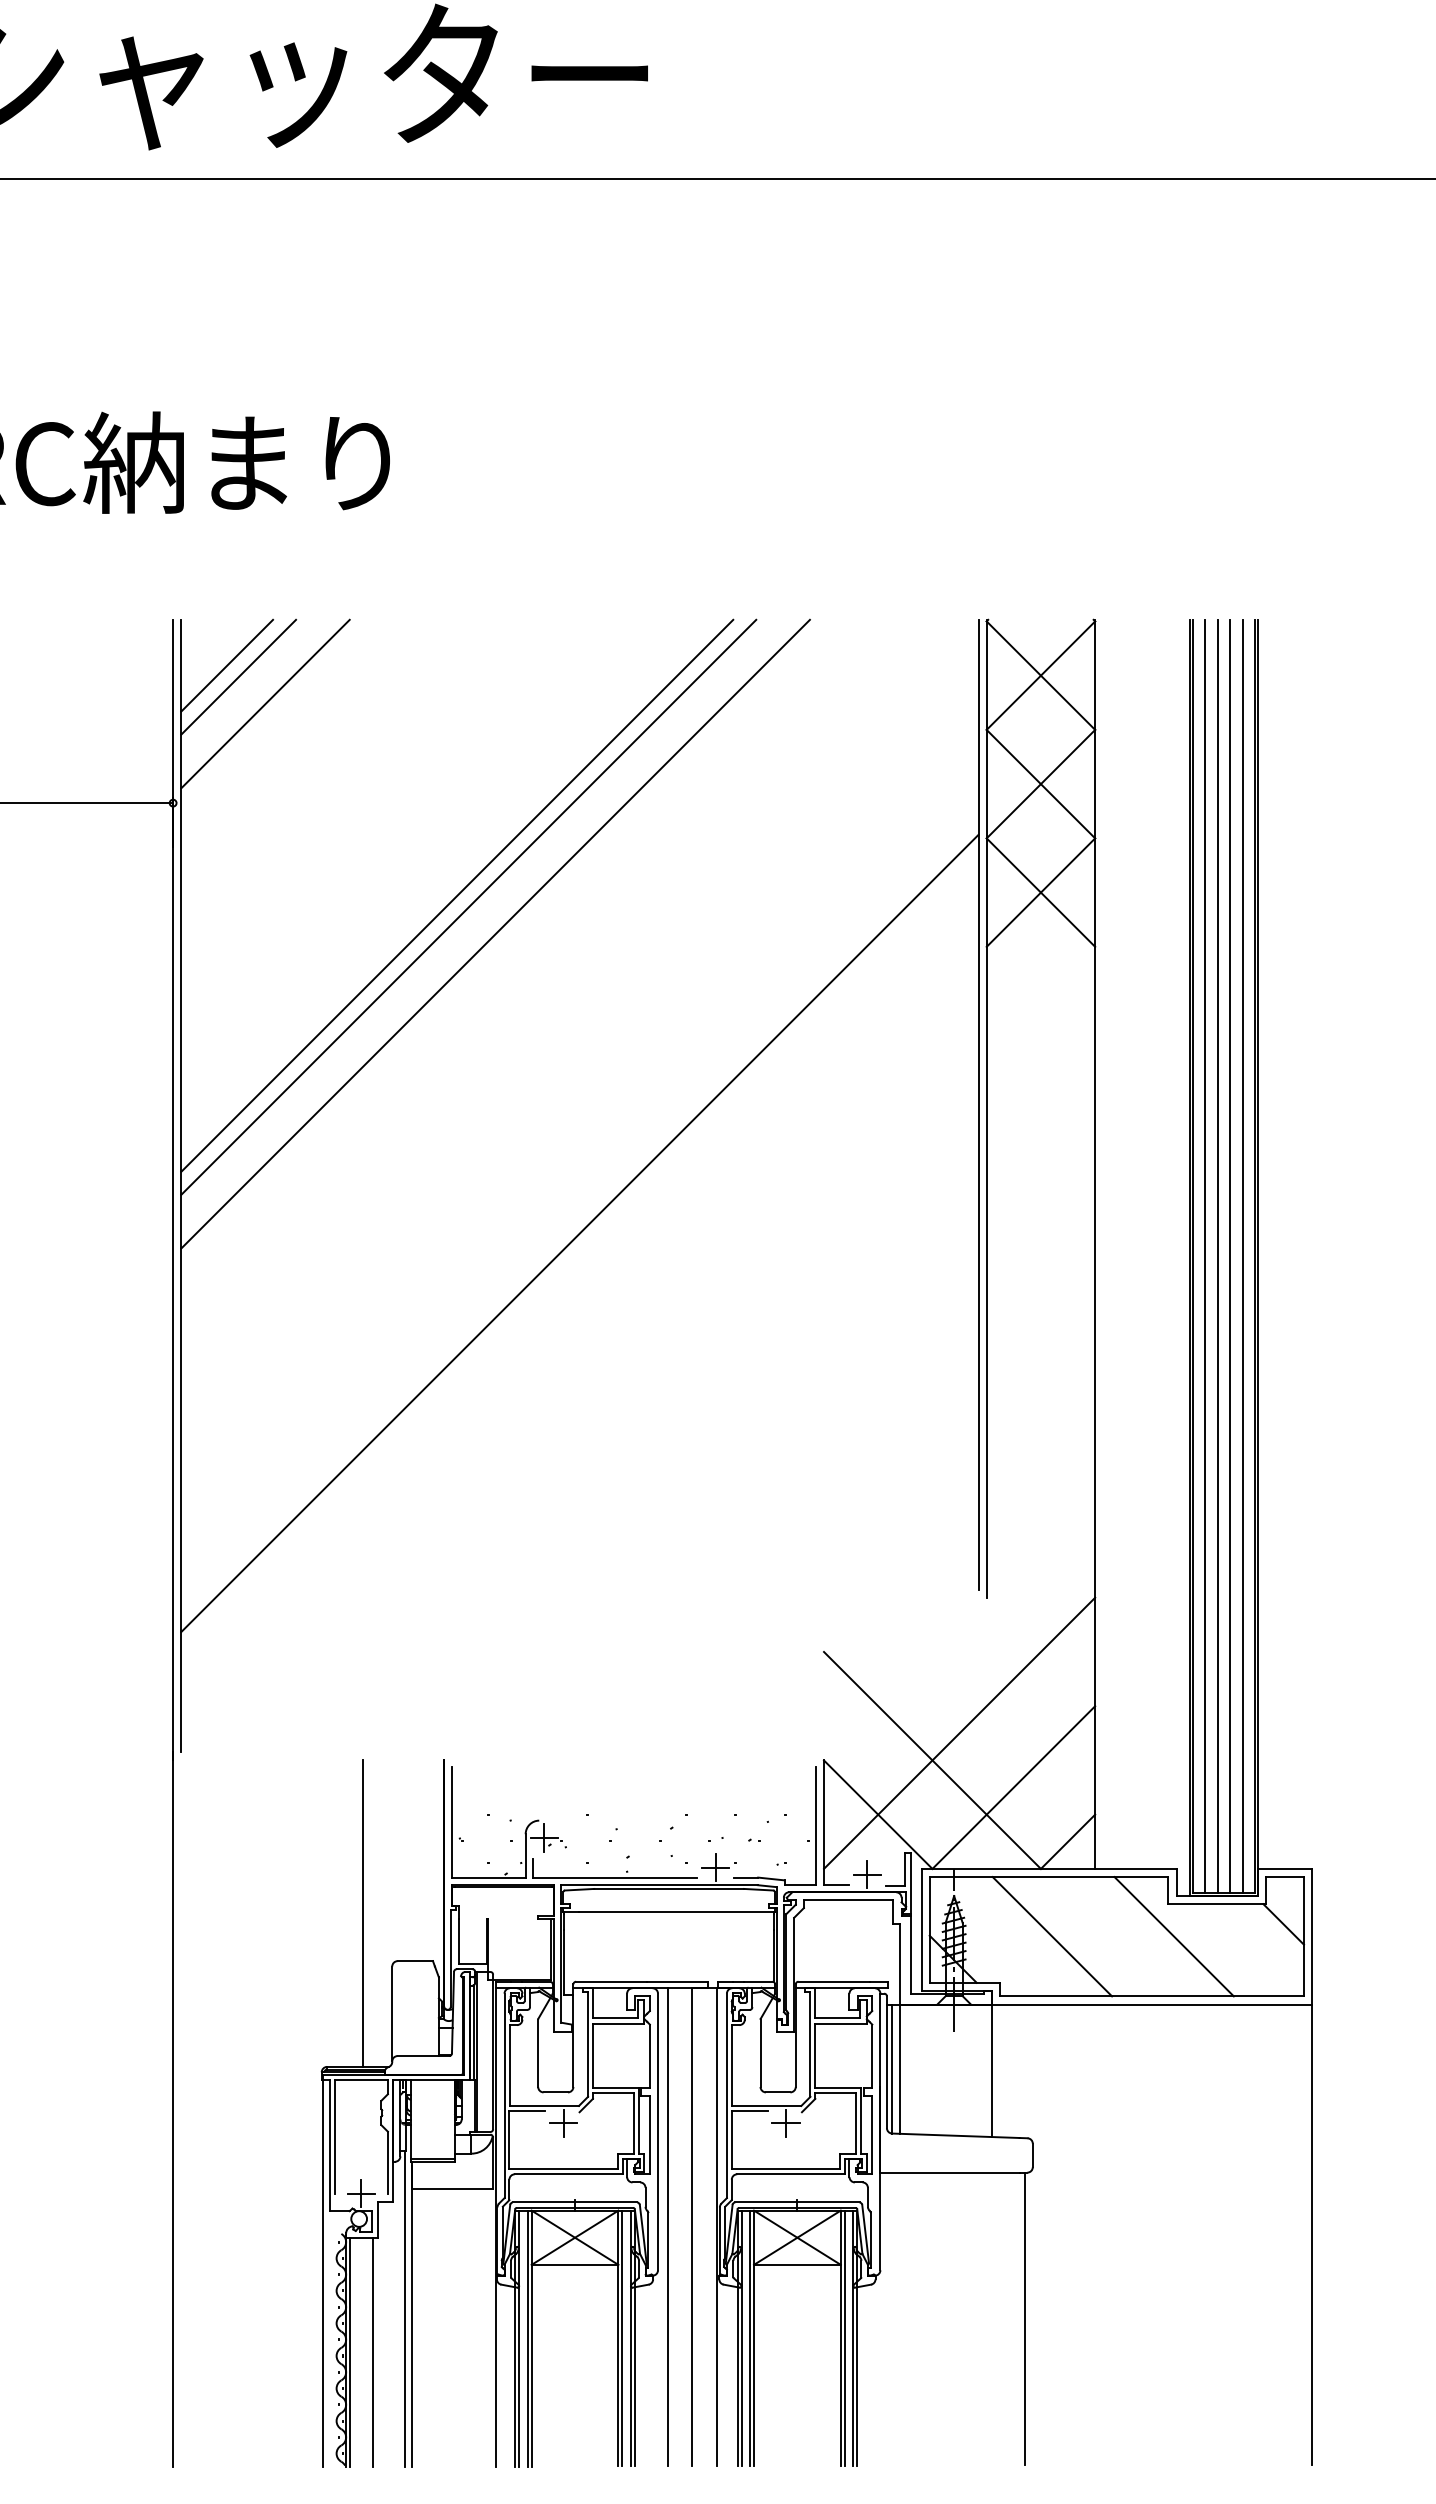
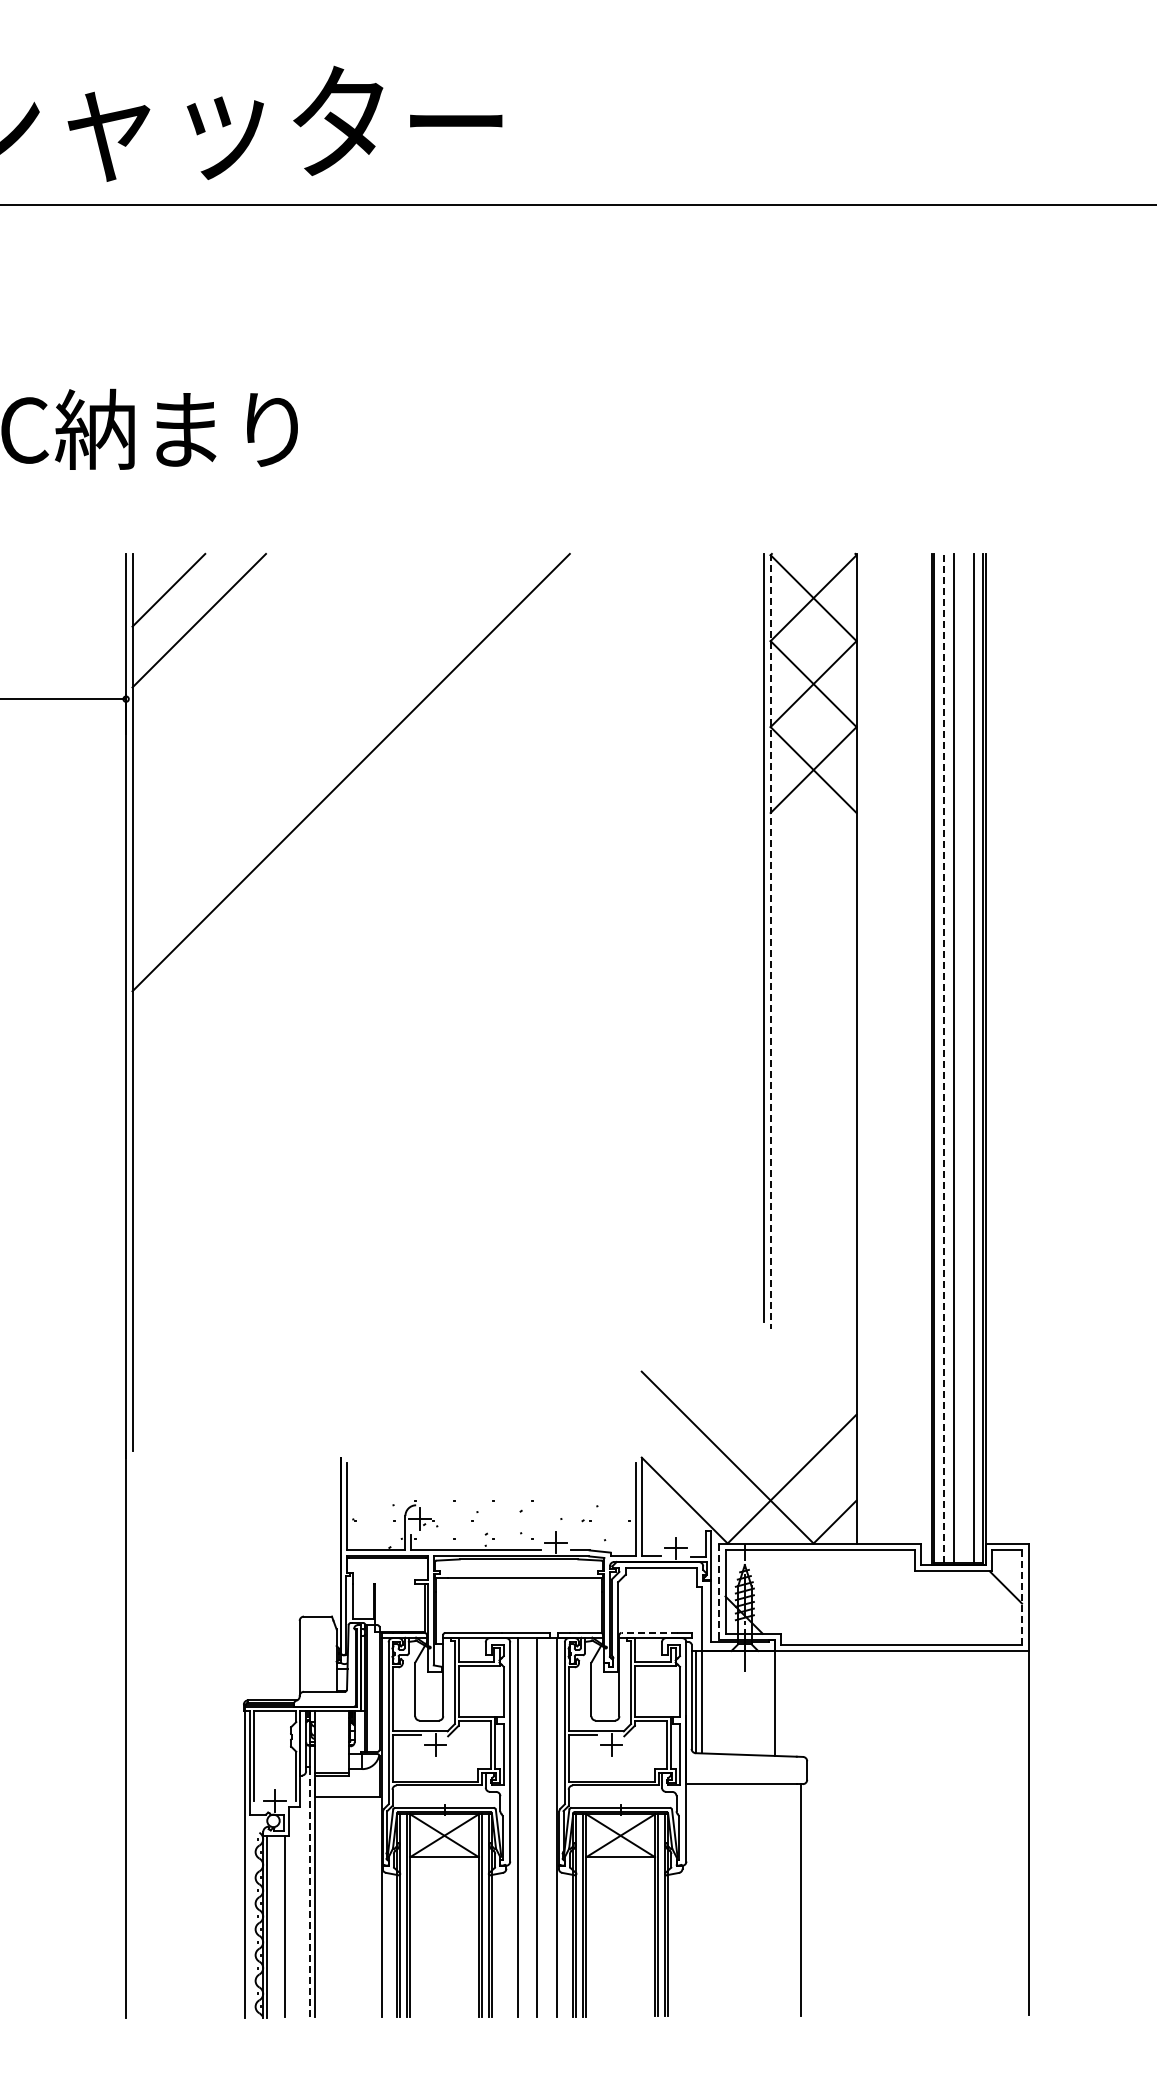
line: (238, 676) -> (177, 598), removed
line: (468, 907) -> (360, 781), removed
line: (495, 933) -> (381, 802), removed
line: (986, 1109) -> (770, 941), solid -> dashed
line: (580, 1232) -> (448, 1039), removed
line: (1204, 1255) -> (943, 1057), solid -> dashed
line: (1230, 1255) -> (963, 1057), removed
line: (958, 1732) -> (748, 1435), removed
line: (362, 1913) -> (276, 1578), removed
line: (922, 1930) -> (719, 1592), solid -> dashed
line: (1052, 1935) -> (822, 1596), removed
line: (1173, 1935) -> (918, 1596), removed
line: (1304, 1935) -> (1022, 1596), solid -> dashed
line: (833, 1981) -> (649, 1632), solid -> dashed
line: (405, 2308) -> (310, 1891), solid -> dashed

